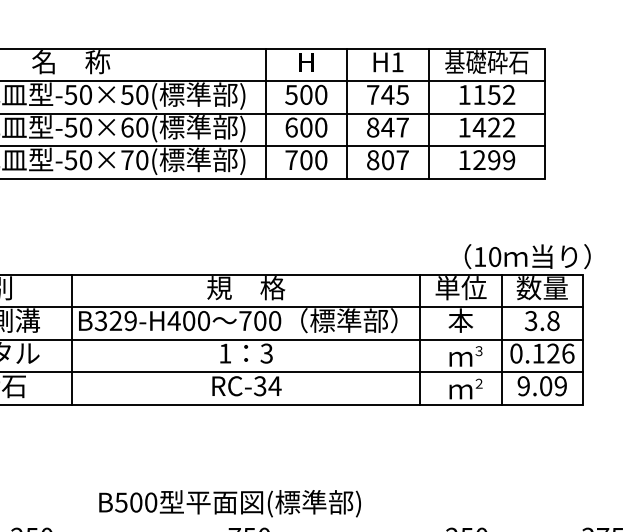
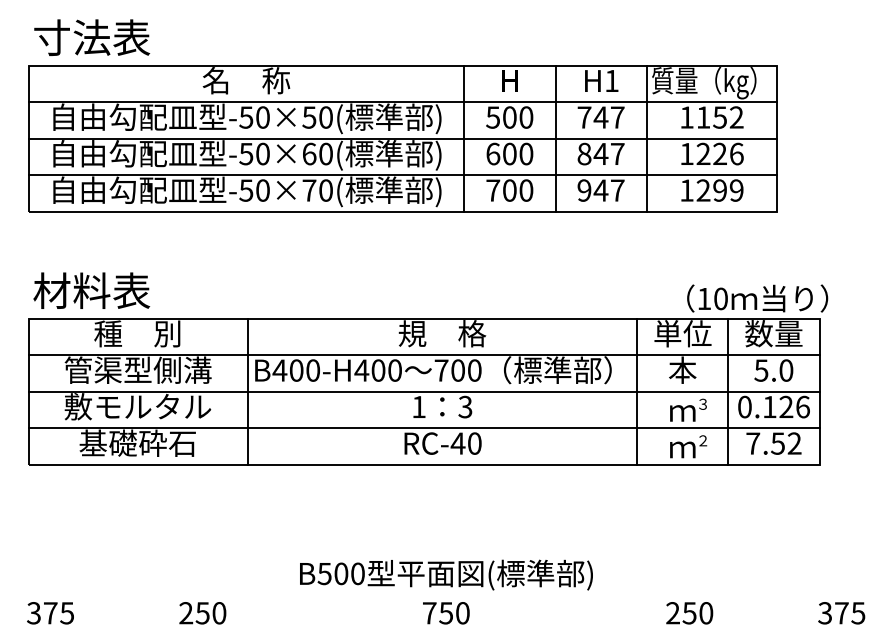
text: (481, 64) -> (705, 83), 基礎砕石 -> 質量（kg）
text: (402, 94) -> (617, 117), 745 -> 747
text: (493, 127) -> (719, 153), 1422 -> 1226
text: (380, 160) -> (592, 190), 807 -> 947
text: (115, 320) -> (296, 370), B329-H400 -> B400-H400
text: (541, 320) -> (773, 370), 3.8 -> 5.0
text: (267, 386) -> (466, 443), RC-34 -> RC-40
text: (541, 386) -> (773, 443), 9.09 -> 7.52
text: (230, 503) -> (446, 574), moved

